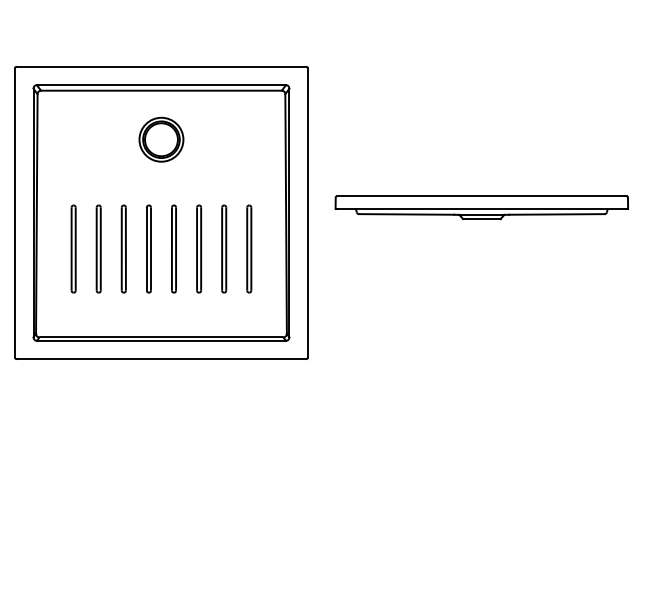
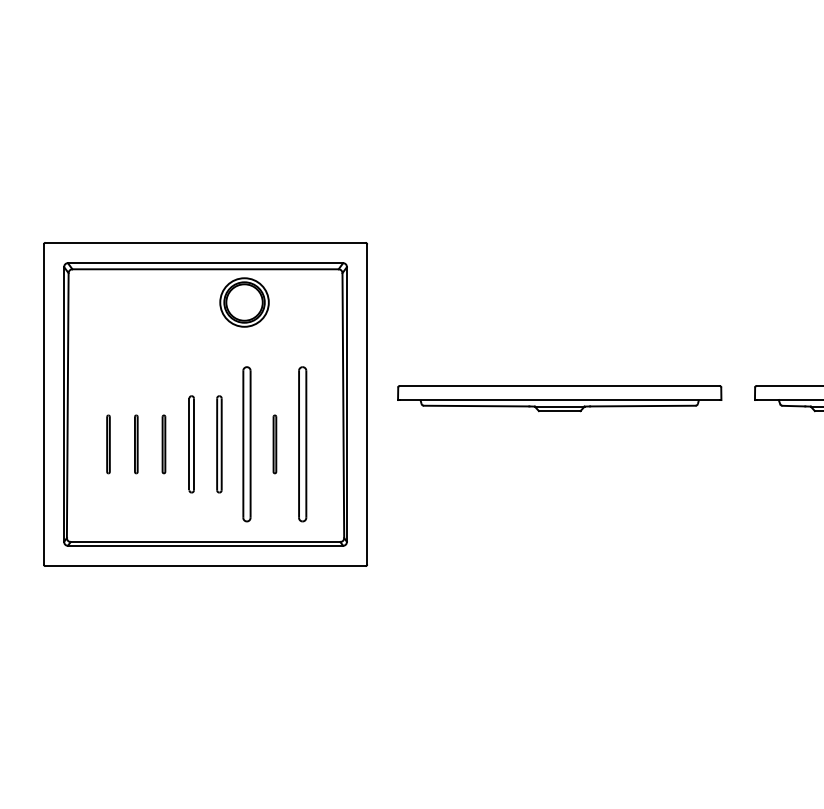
part: (161, 139) -> (244, 302), moved
part: (73, 249) -> (108, 444), size x0.6
part: (99, 249) -> (136, 444), size x0.6
part: (123, 249) -> (163, 444), size x0.6
part: (199, 249) -> (247, 444), size x1.6
part: (223, 249) -> (274, 444), size x0.6
part: (249, 249) -> (302, 444), size x1.6

